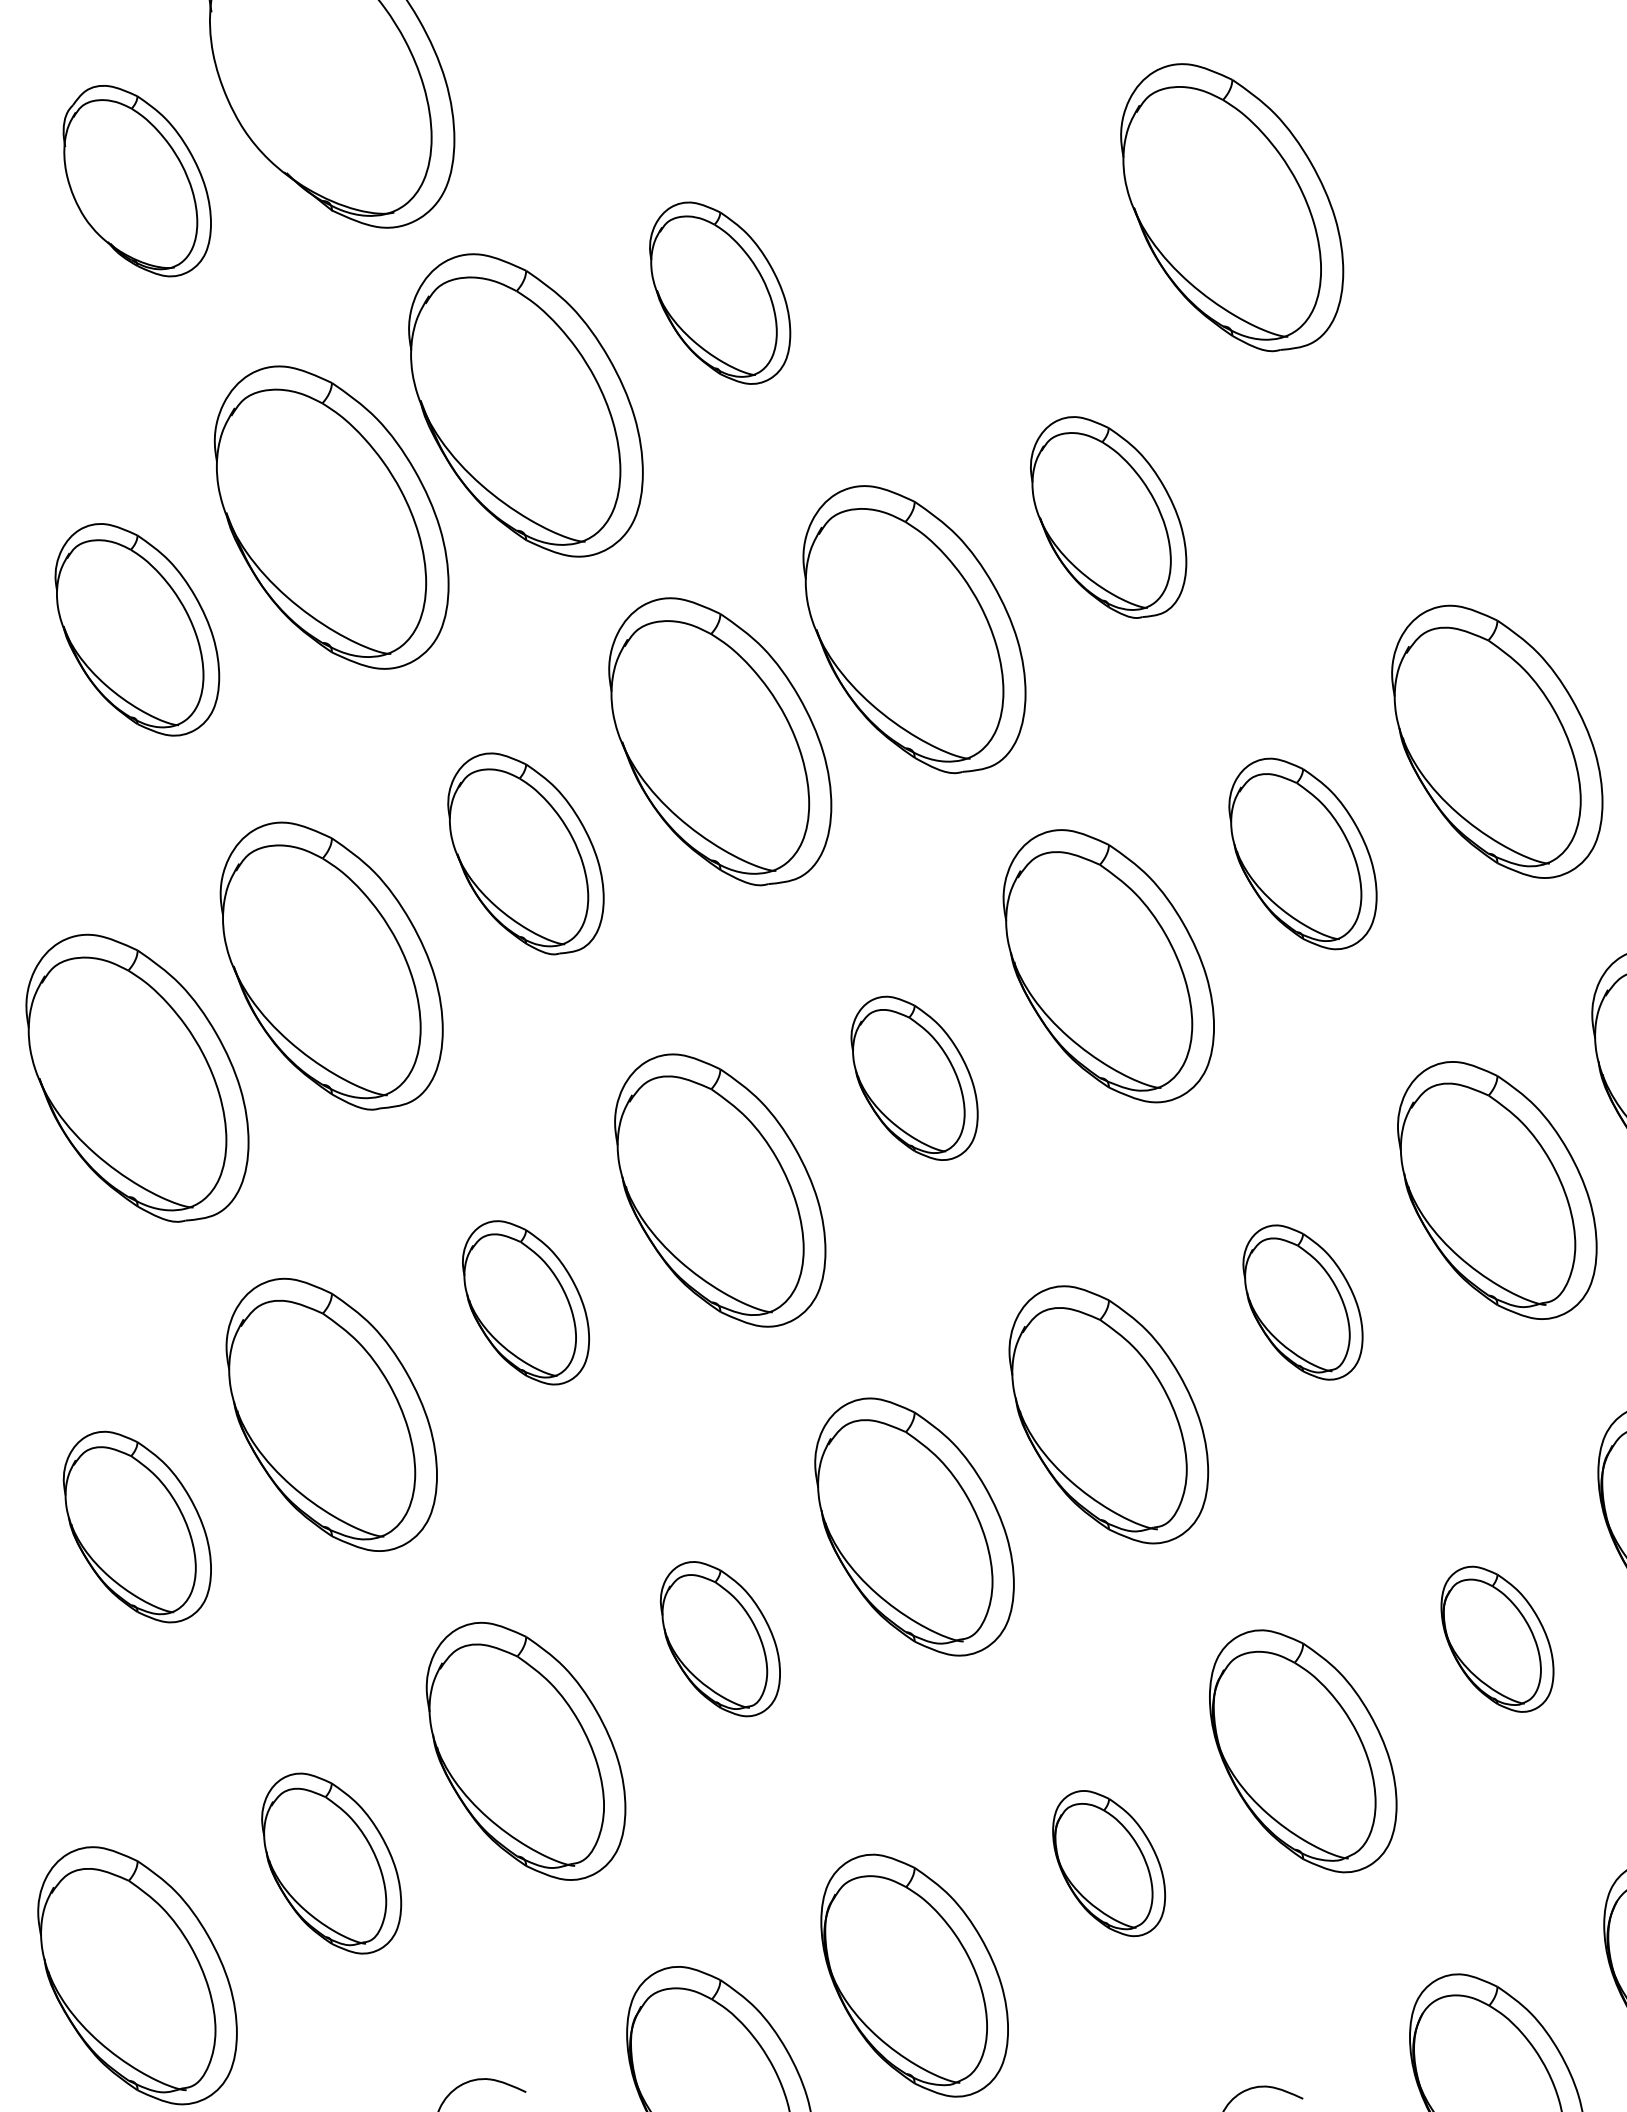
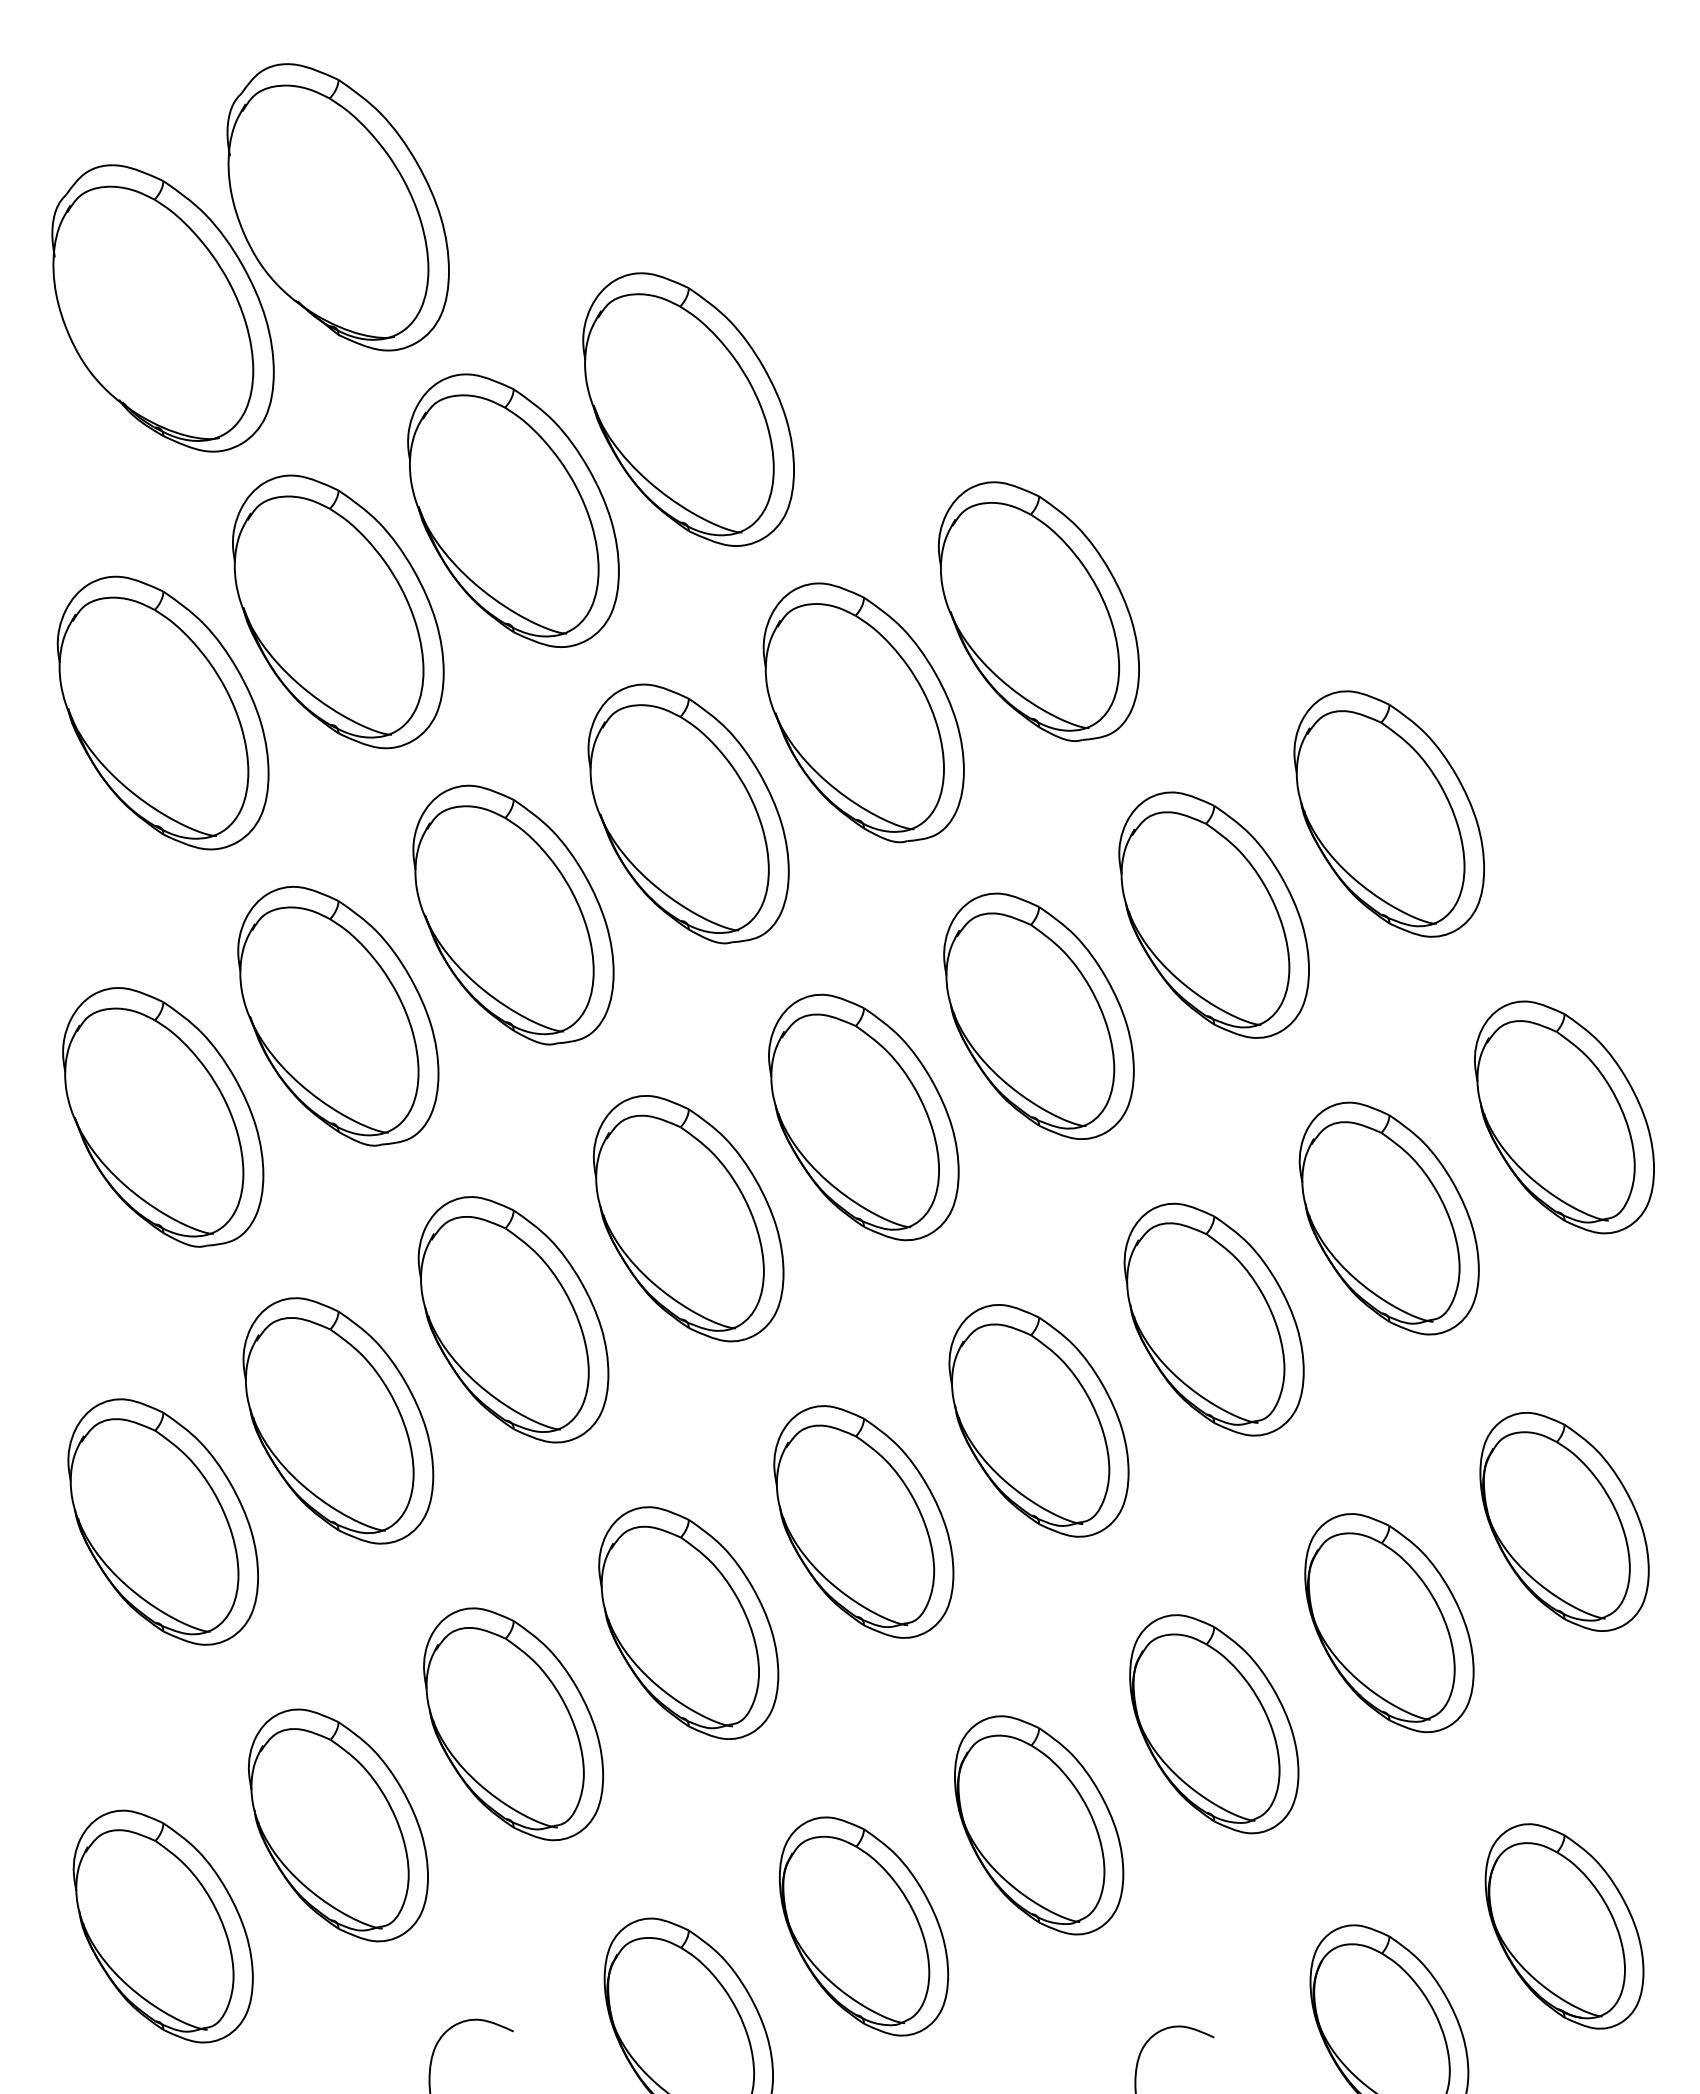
part: (136, 181) -> (162, 308), size x1.67
part: (1232, 207) -> (1150, 332), removed
part: (720, 293) -> (688, 409), size x1.67
part: (1108, 517) -> (1038, 611), size x1.43
part: (136, 629) -> (162, 712), size x1.43
part: (525, 853) -> (513, 914), size x1.43
part: (1302, 853) -> (1213, 914), size x1.43
part: (914, 1078) -> (863, 1117), size x1.67
part: (525, 1302) -> (513, 1319), size x1.67
part: (1302, 1302) -> (1213, 1319), size x1.67
part: (136, 1526) -> (162, 1521), size x1.43
part: (720, 1638) -> (688, 1622), size x1.67
part: (1497, 1639) -> (1389, 1623), size x1.67
part: (330, 1863) -> (337, 1825), size x1.43
part: (1109, 1863) -> (1039, 1825), size x1.67

